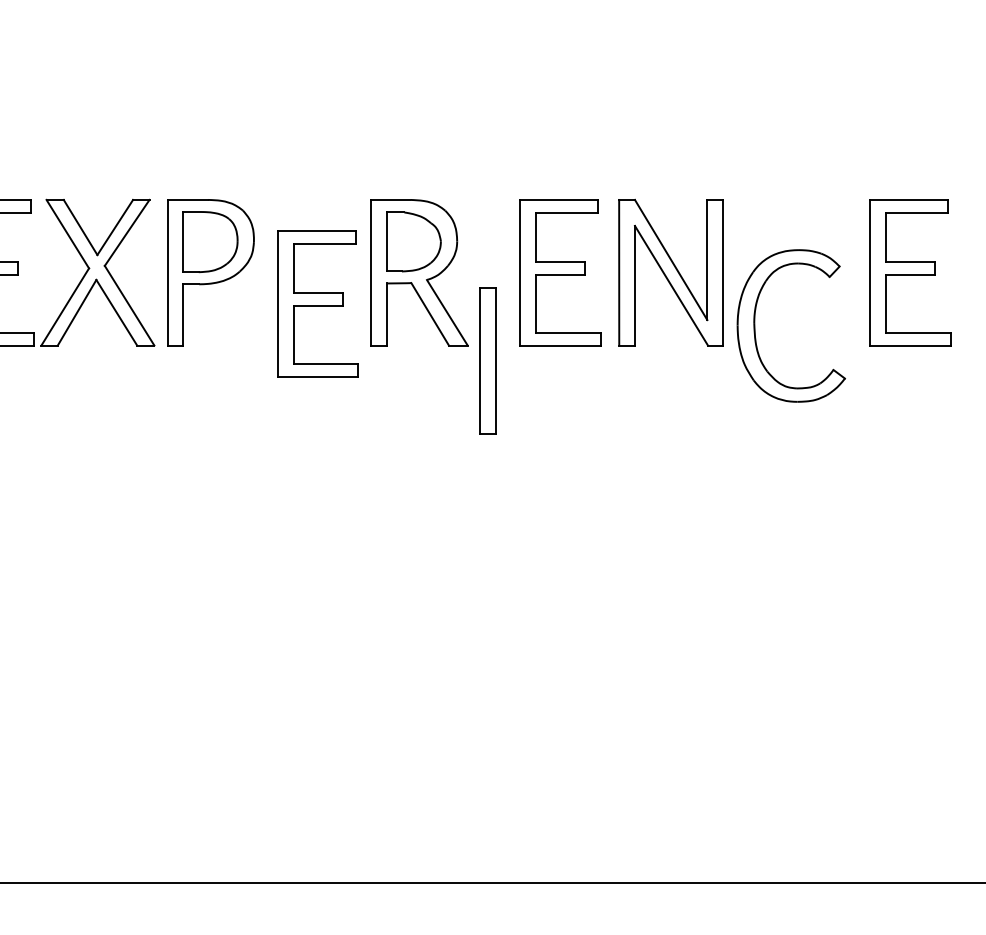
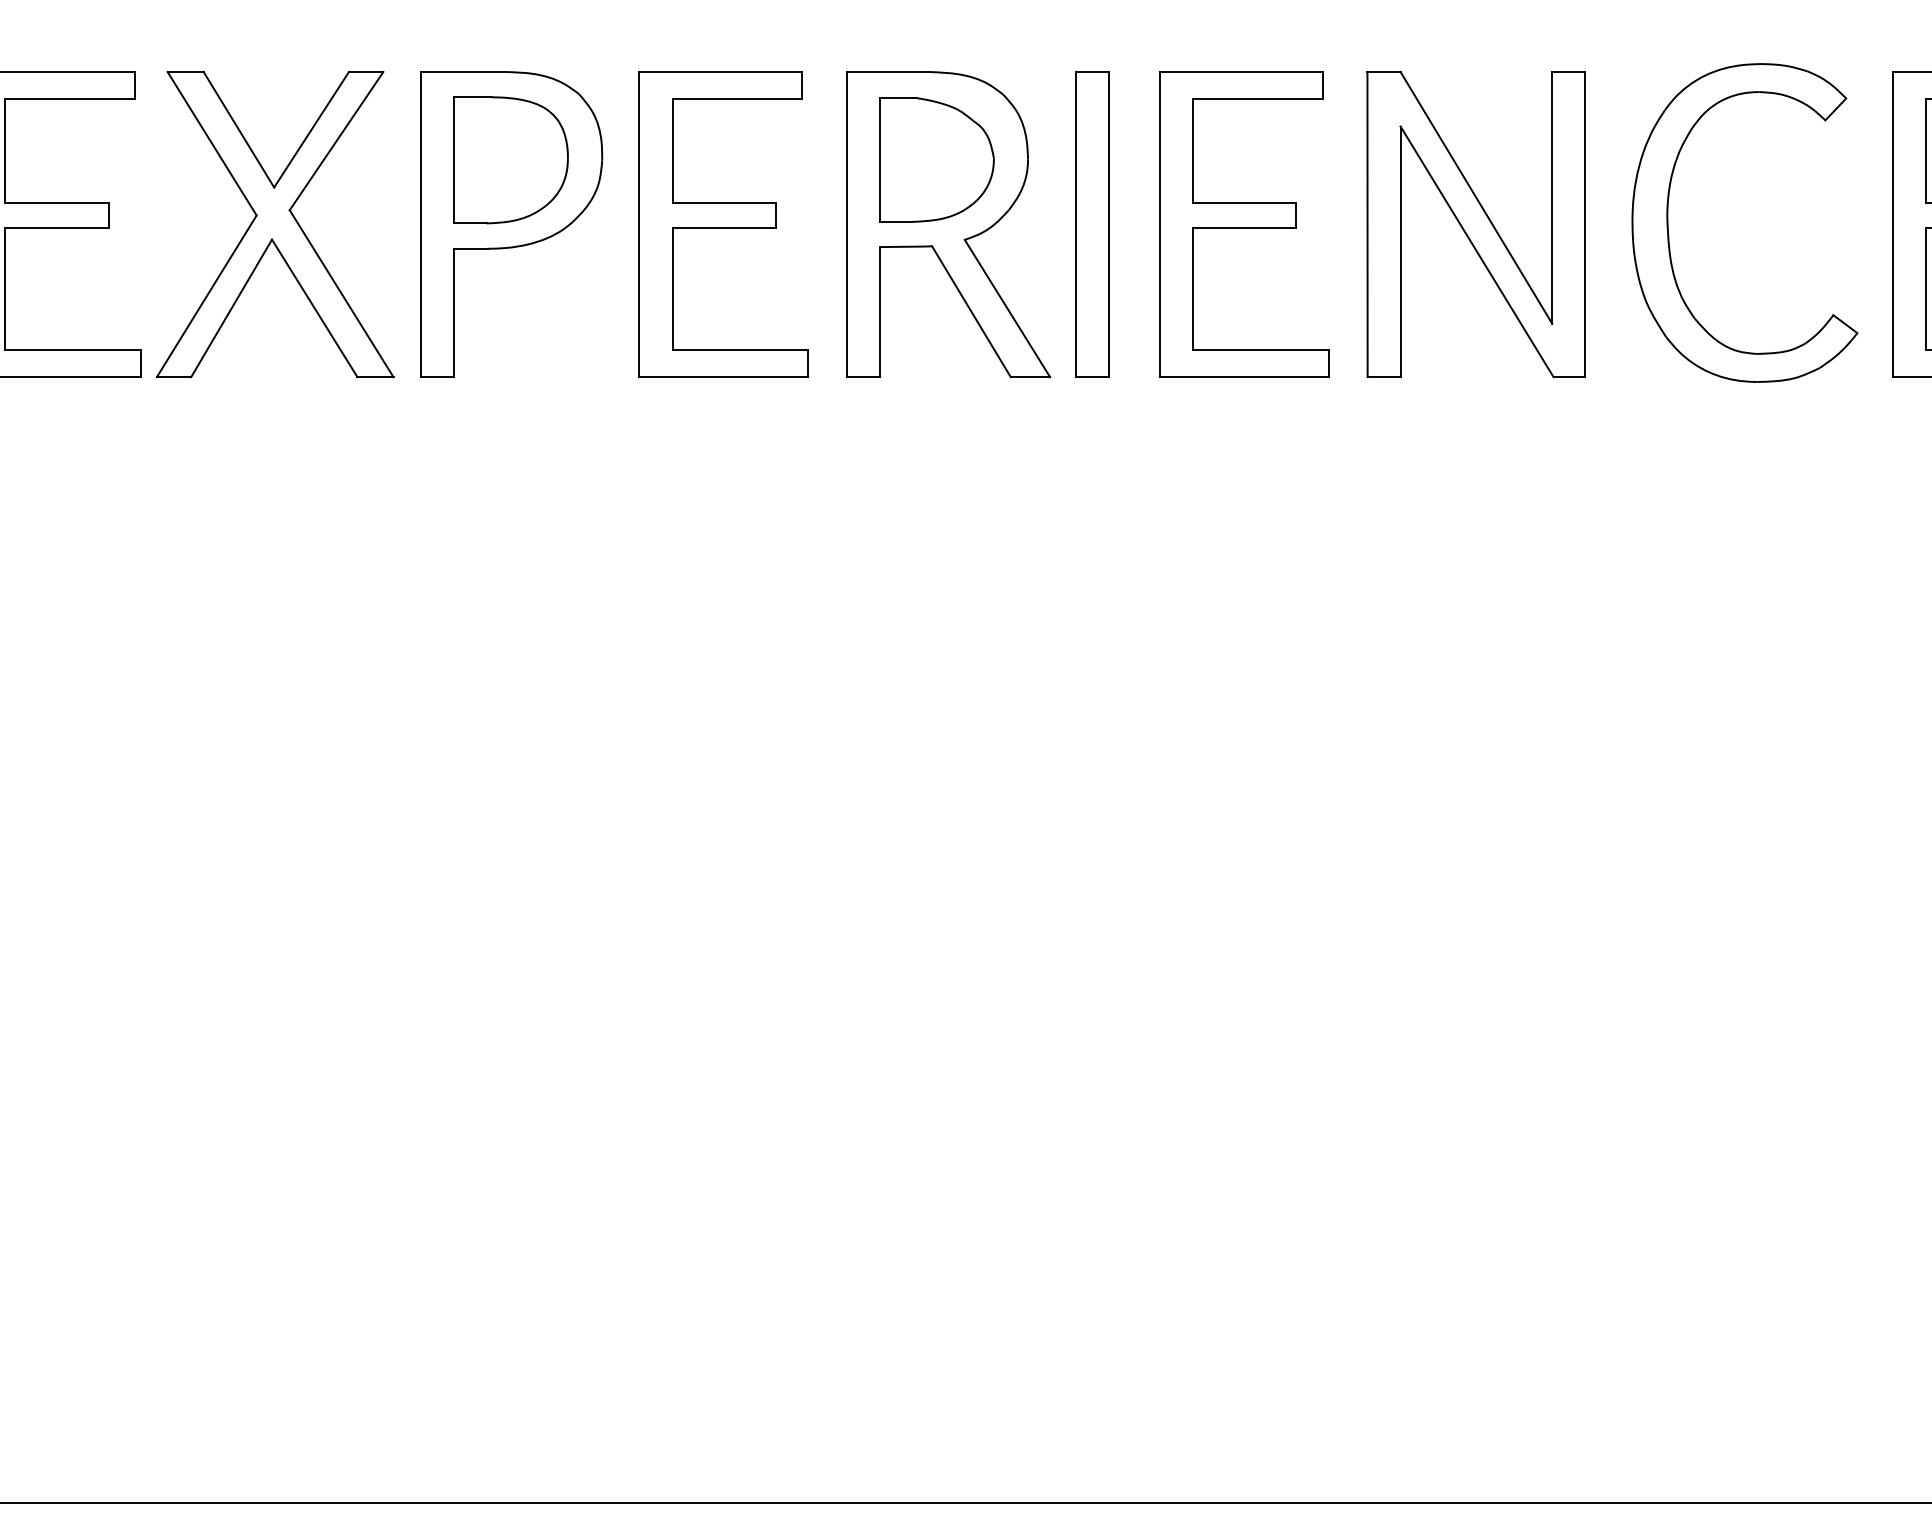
part: (317, 303) -> (722, 224), moved
part: (755, 325) -> (1669, 221), moved
part: (487, 360) -> (1091, 224), moved

